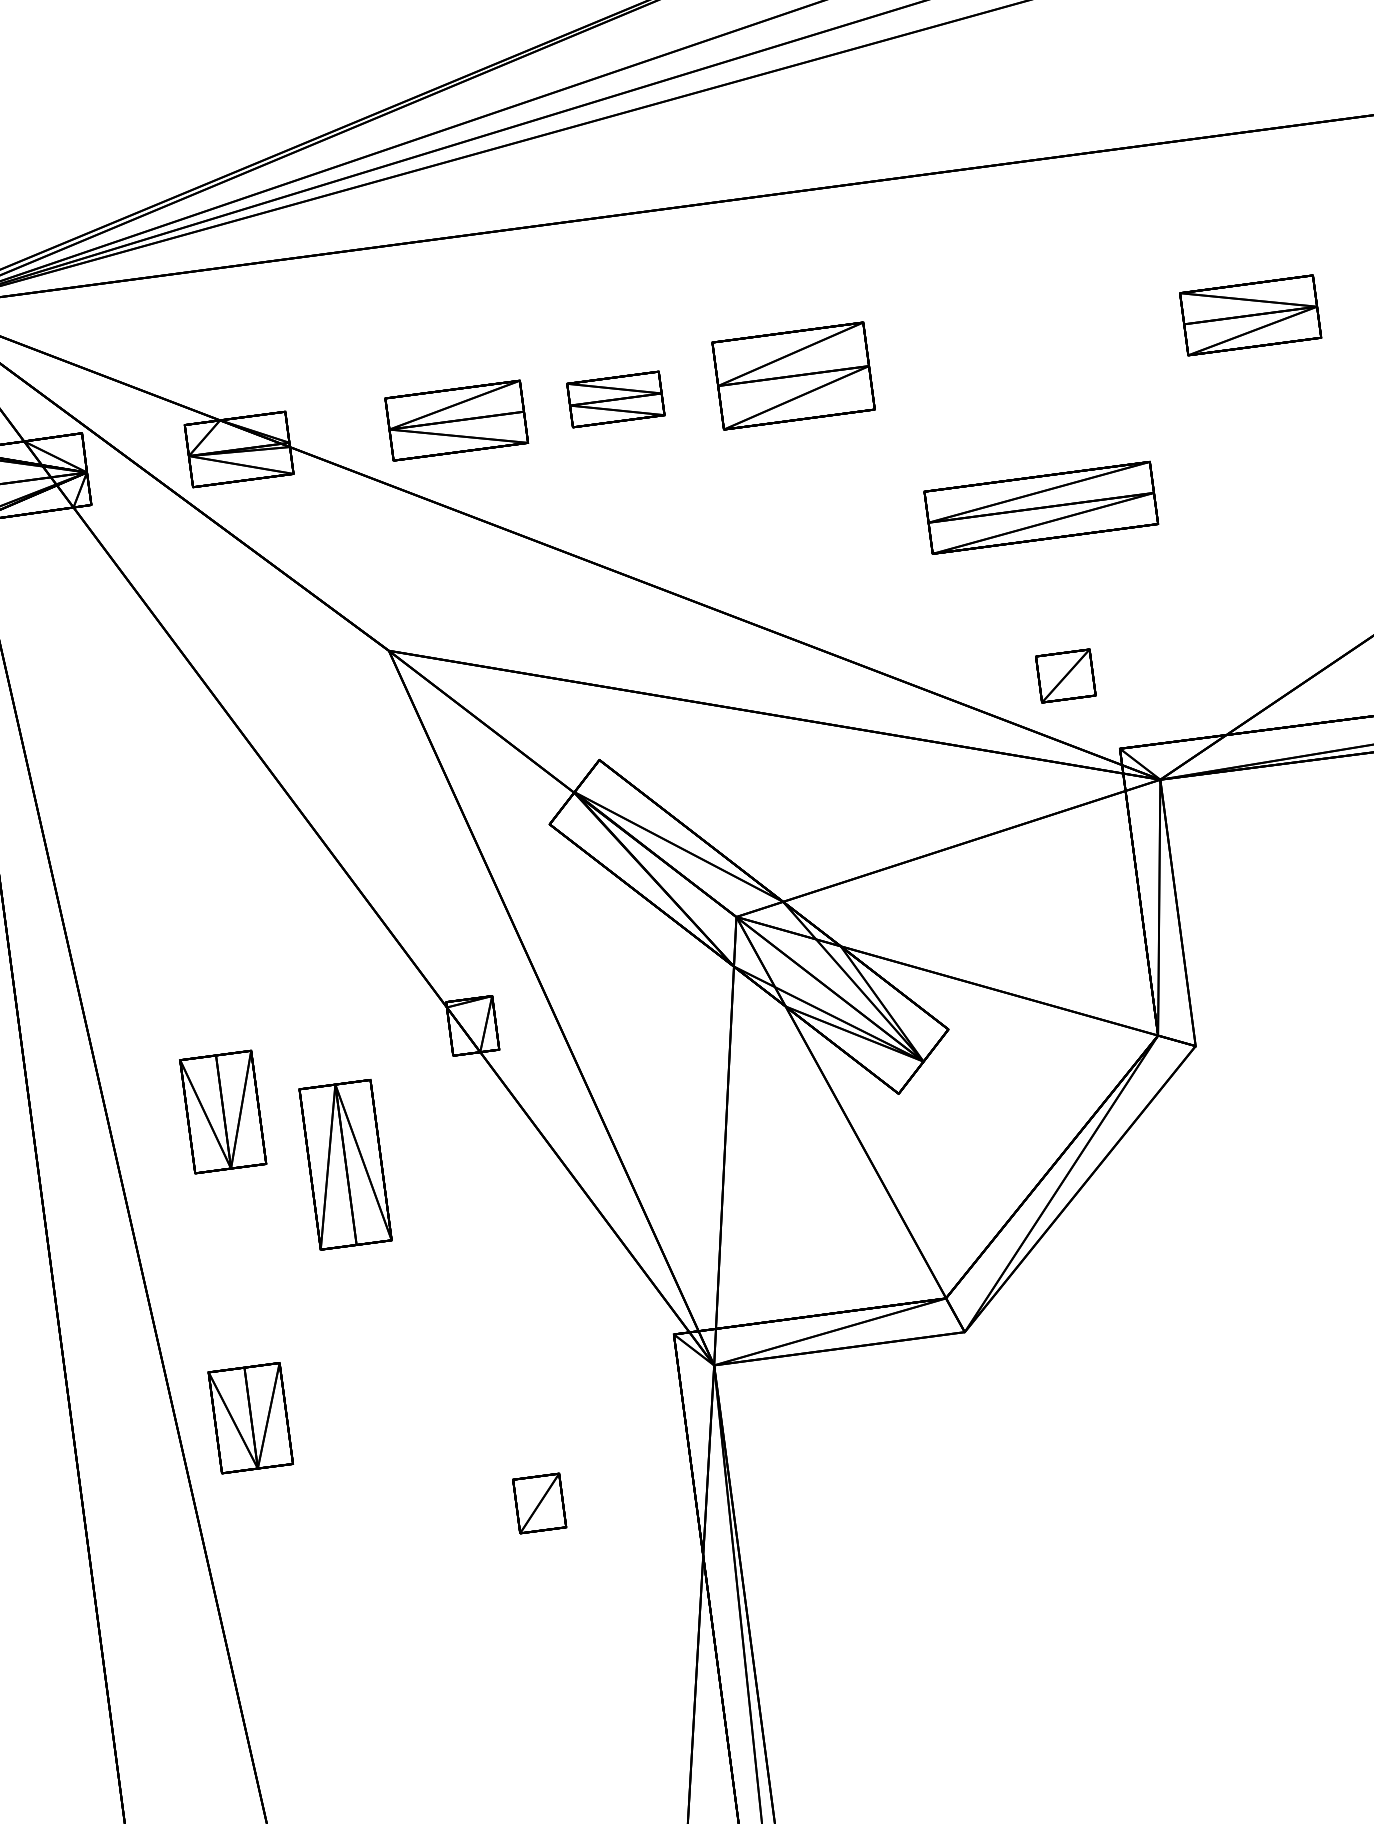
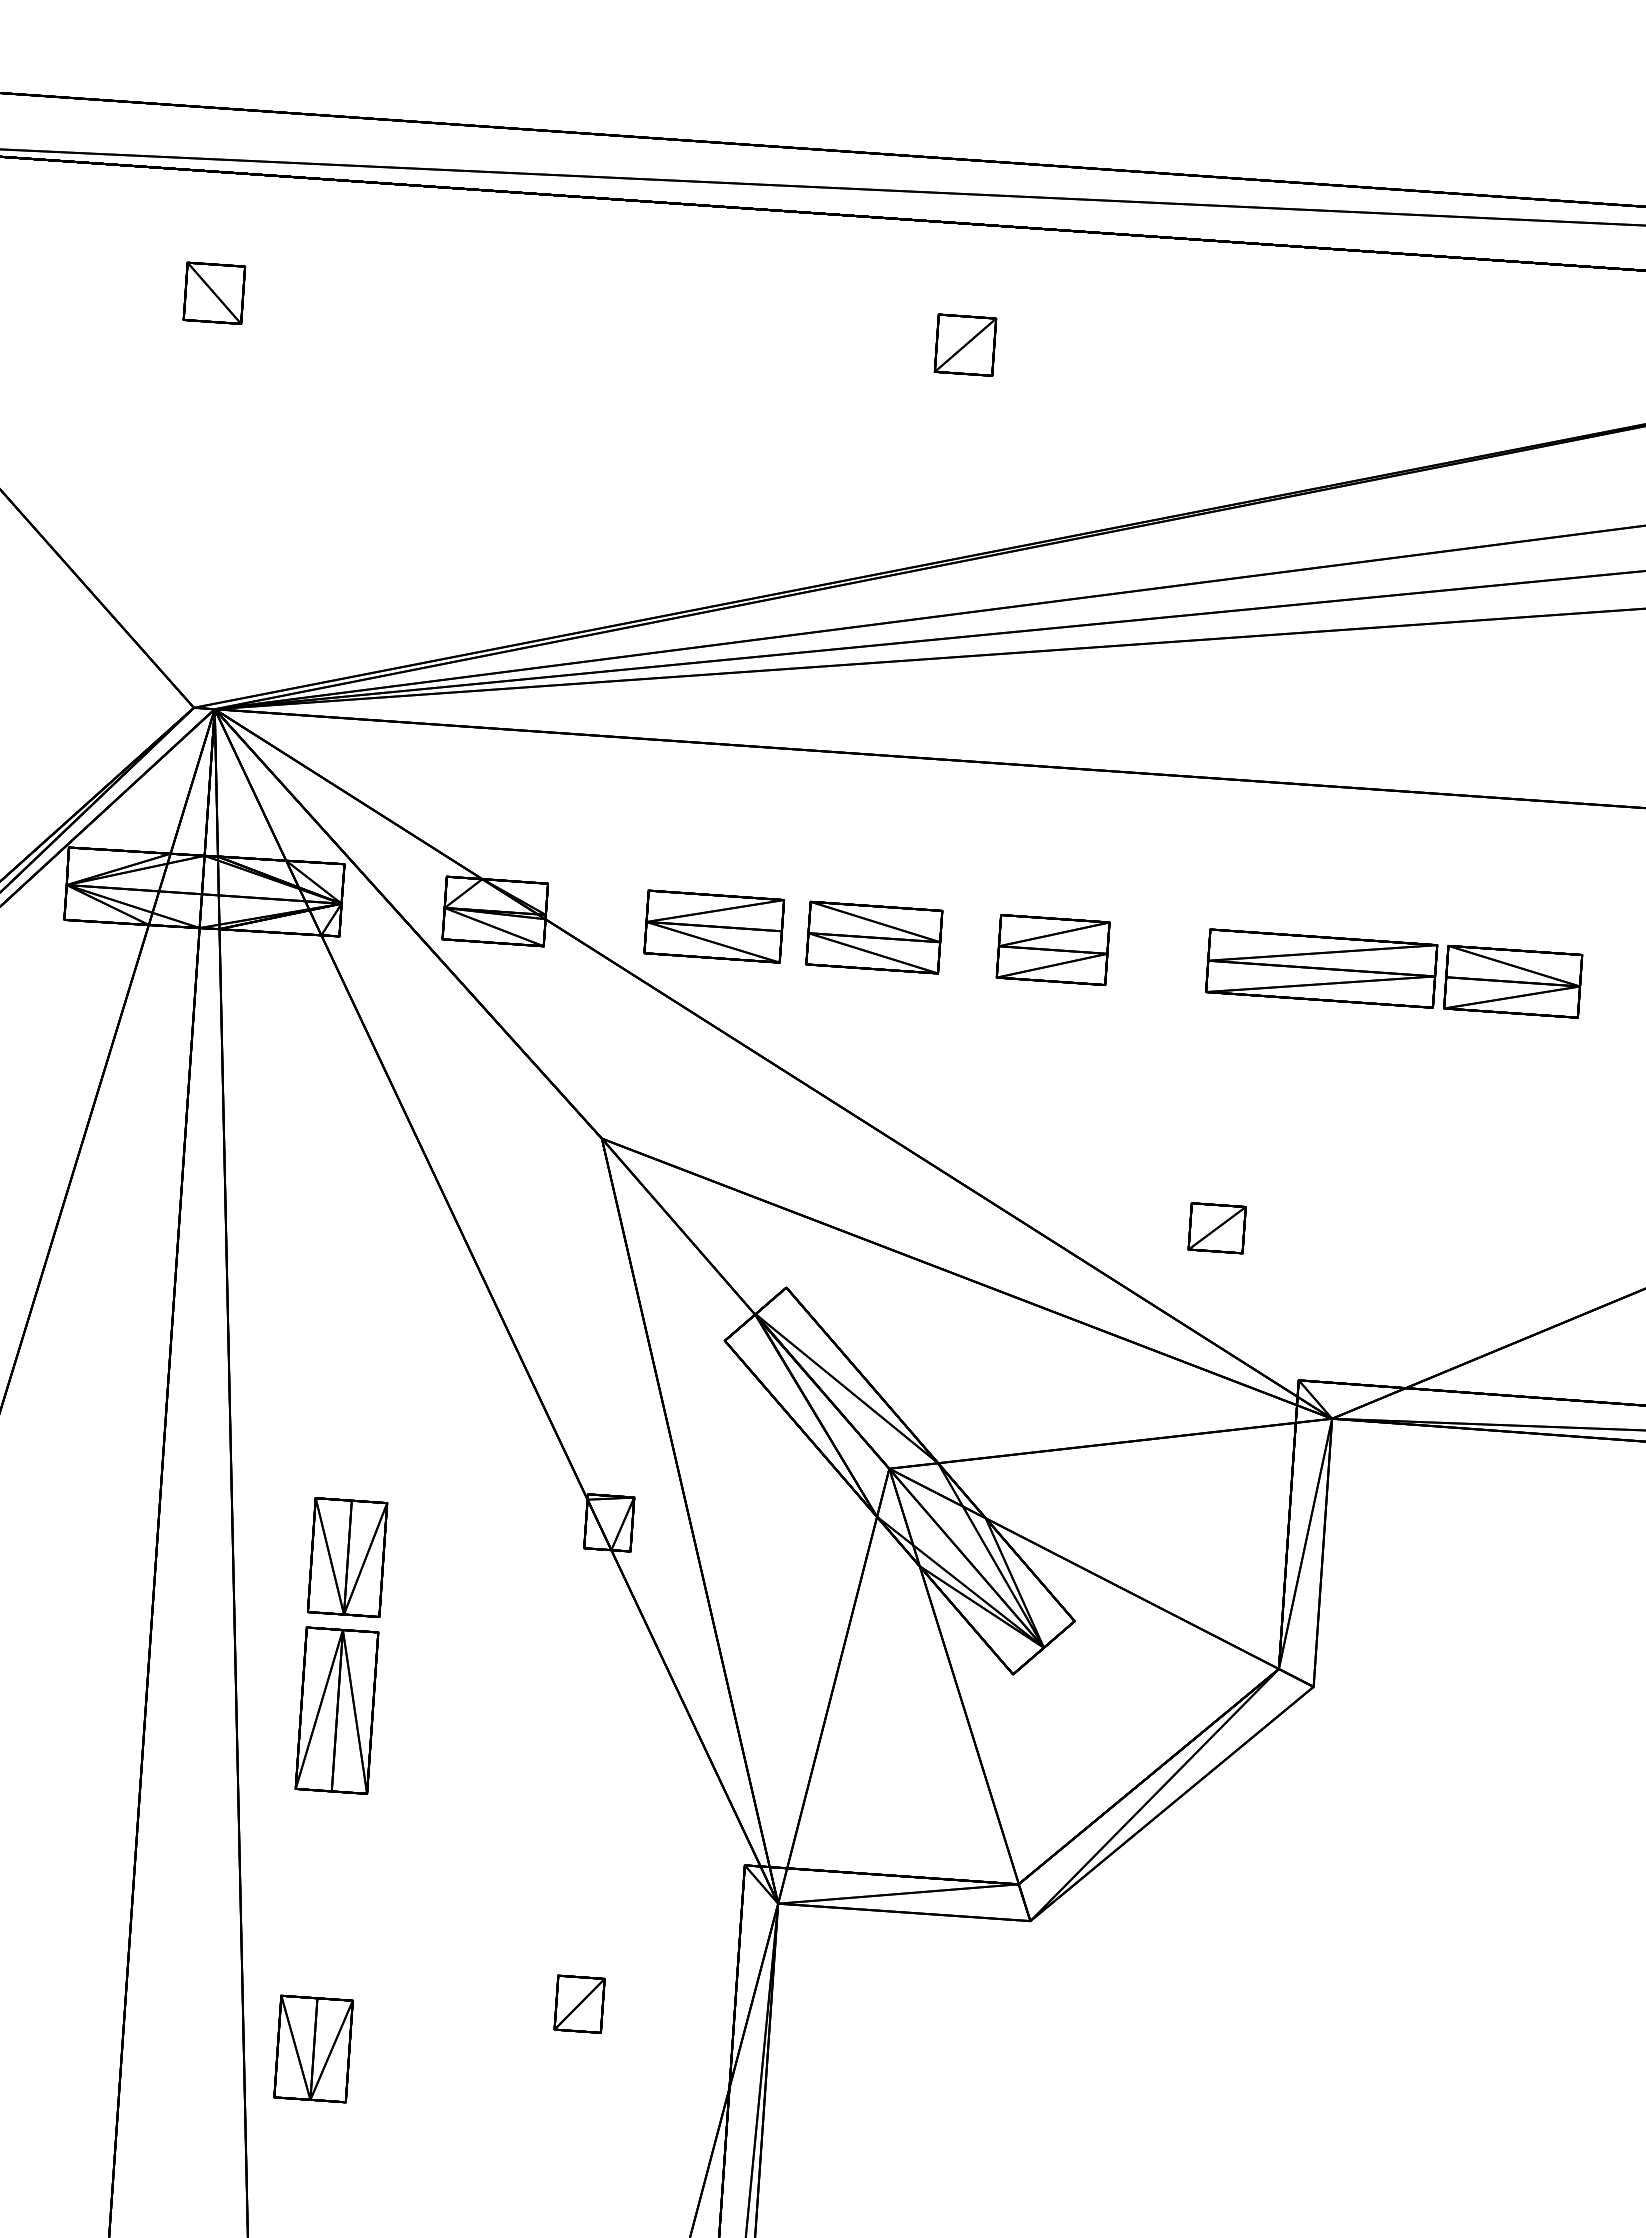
part: (792, 375) -> (1052, 949), size x0.71
part: (615, 399) -> (874, 937), size x1.43
part: (1041, 507) -> (1321, 968), moved
part: (1065, 676) -> (1216, 1228), moved
part: (345, 1164) -> (336, 1710), moved
part: (250, 1417) -> (313, 2048), moved

